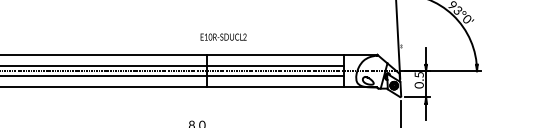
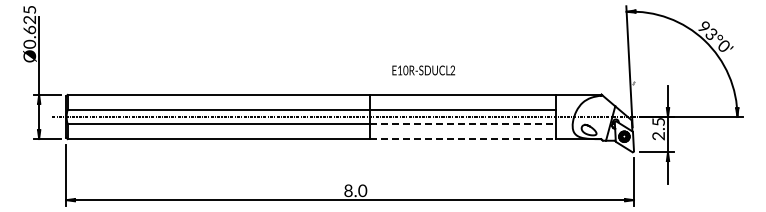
text: (223, 37) -> (423, 70), moved
line: (275, 76) -> (462, 123), solid -> dashed
text: (419, 84) -> (658, 135), 0.5 -> 2.5
line: (275, 87) -> (462, 139), solid -> dashed

